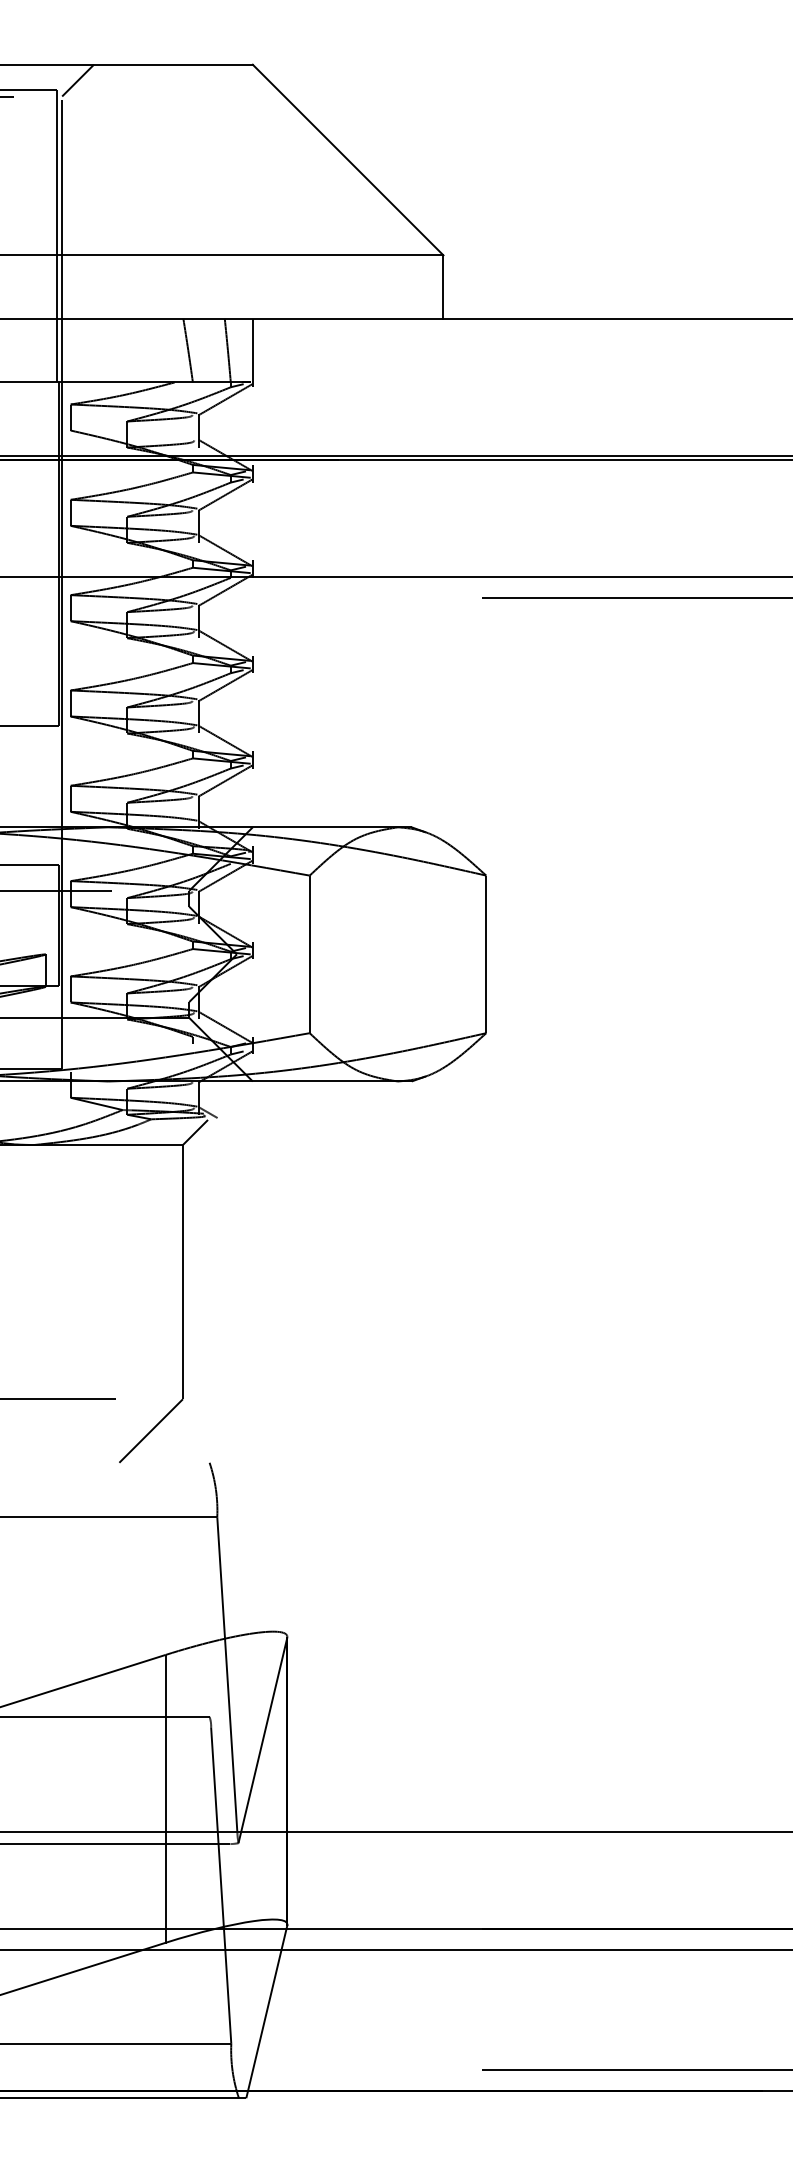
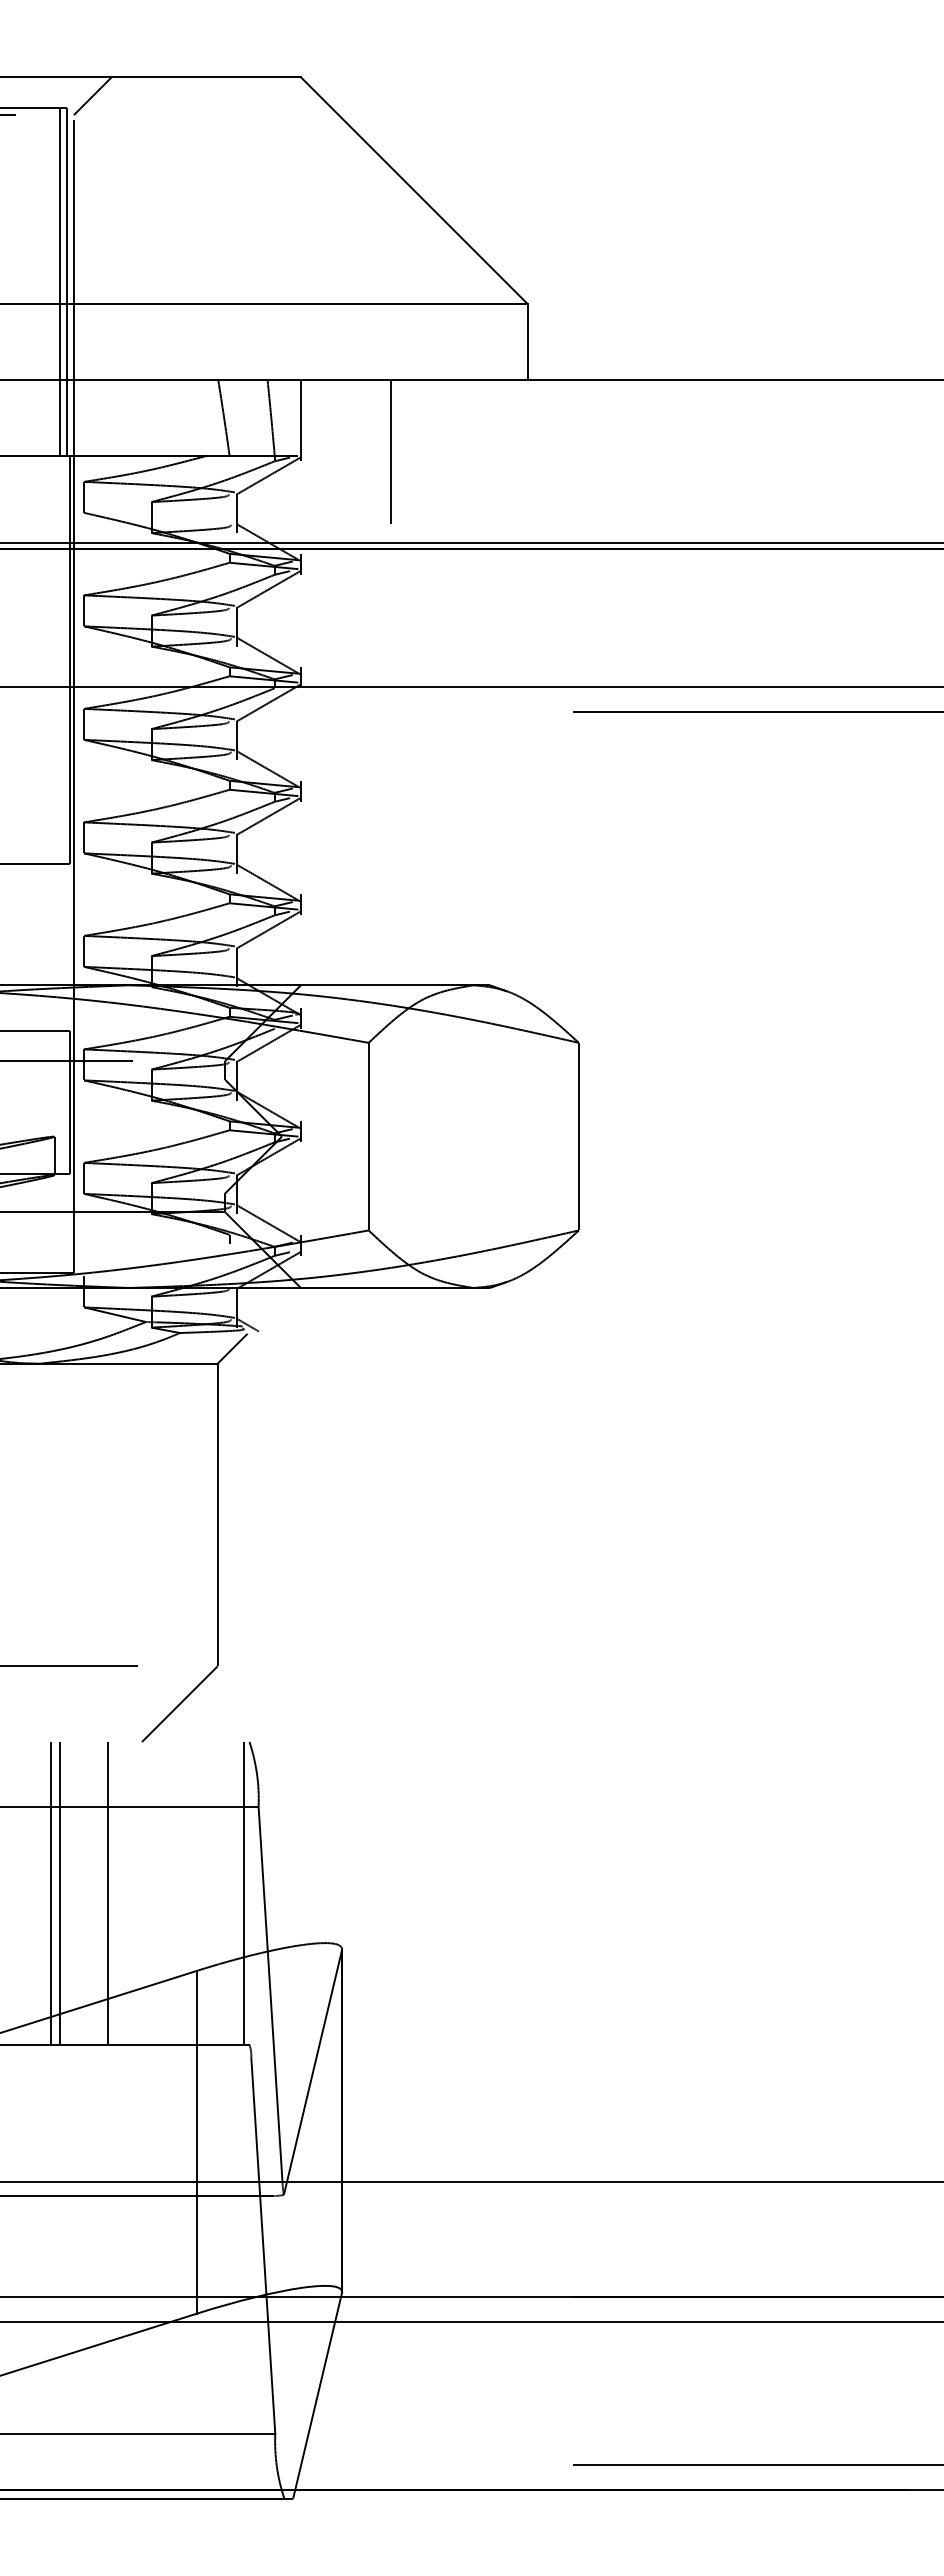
line: (50, 236) -> (60, 281), added
line: (328, 379) -> (391, 451), added
line: (42, 1589) -> (50, 1893), added
line: (50, 1589) -> (59, 1893), added
line: (91, 1589) -> (108, 1893), added
line: (205, 1589) -> (244, 1893), added

